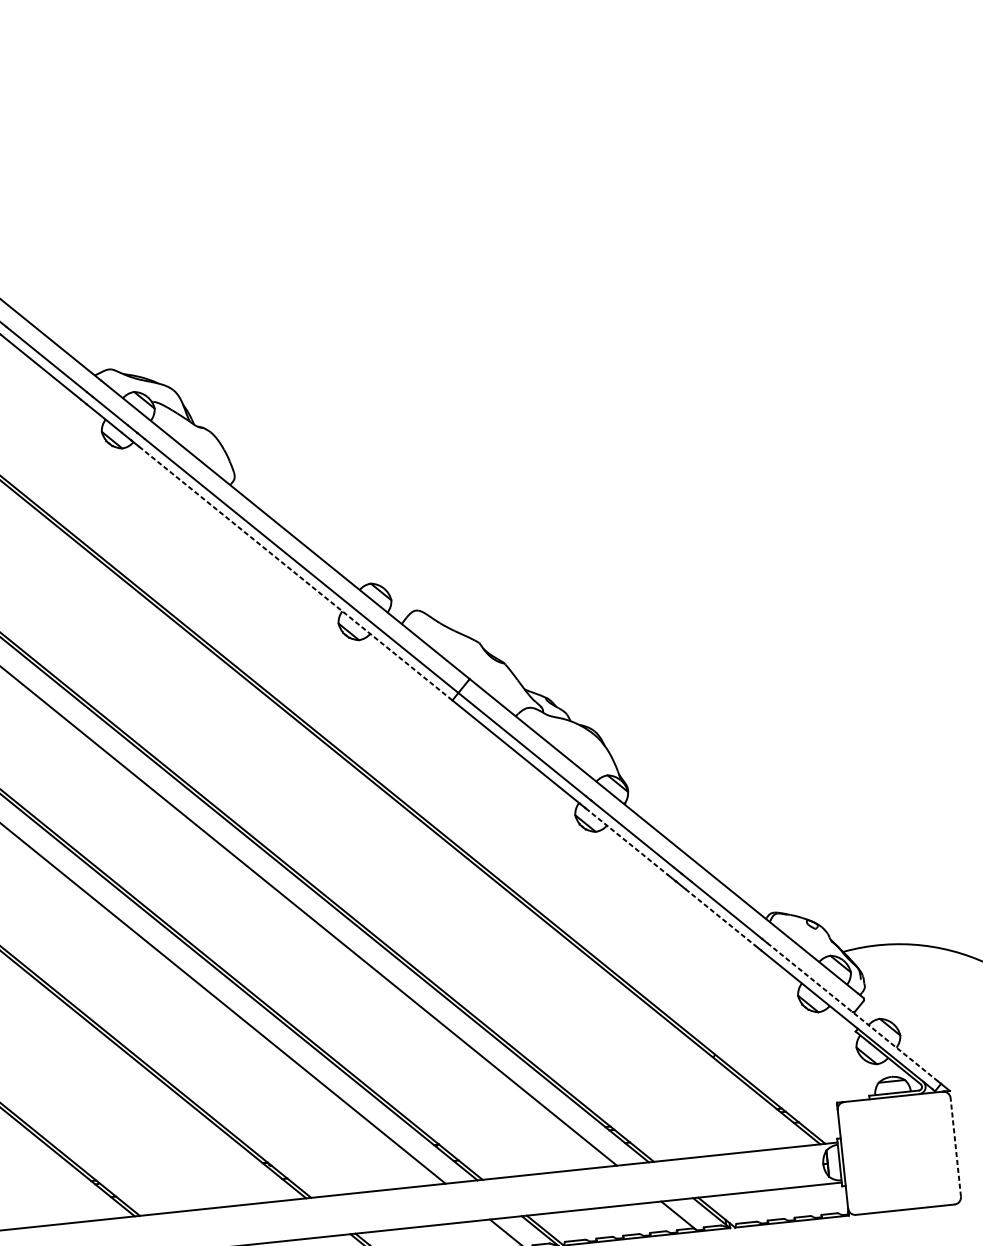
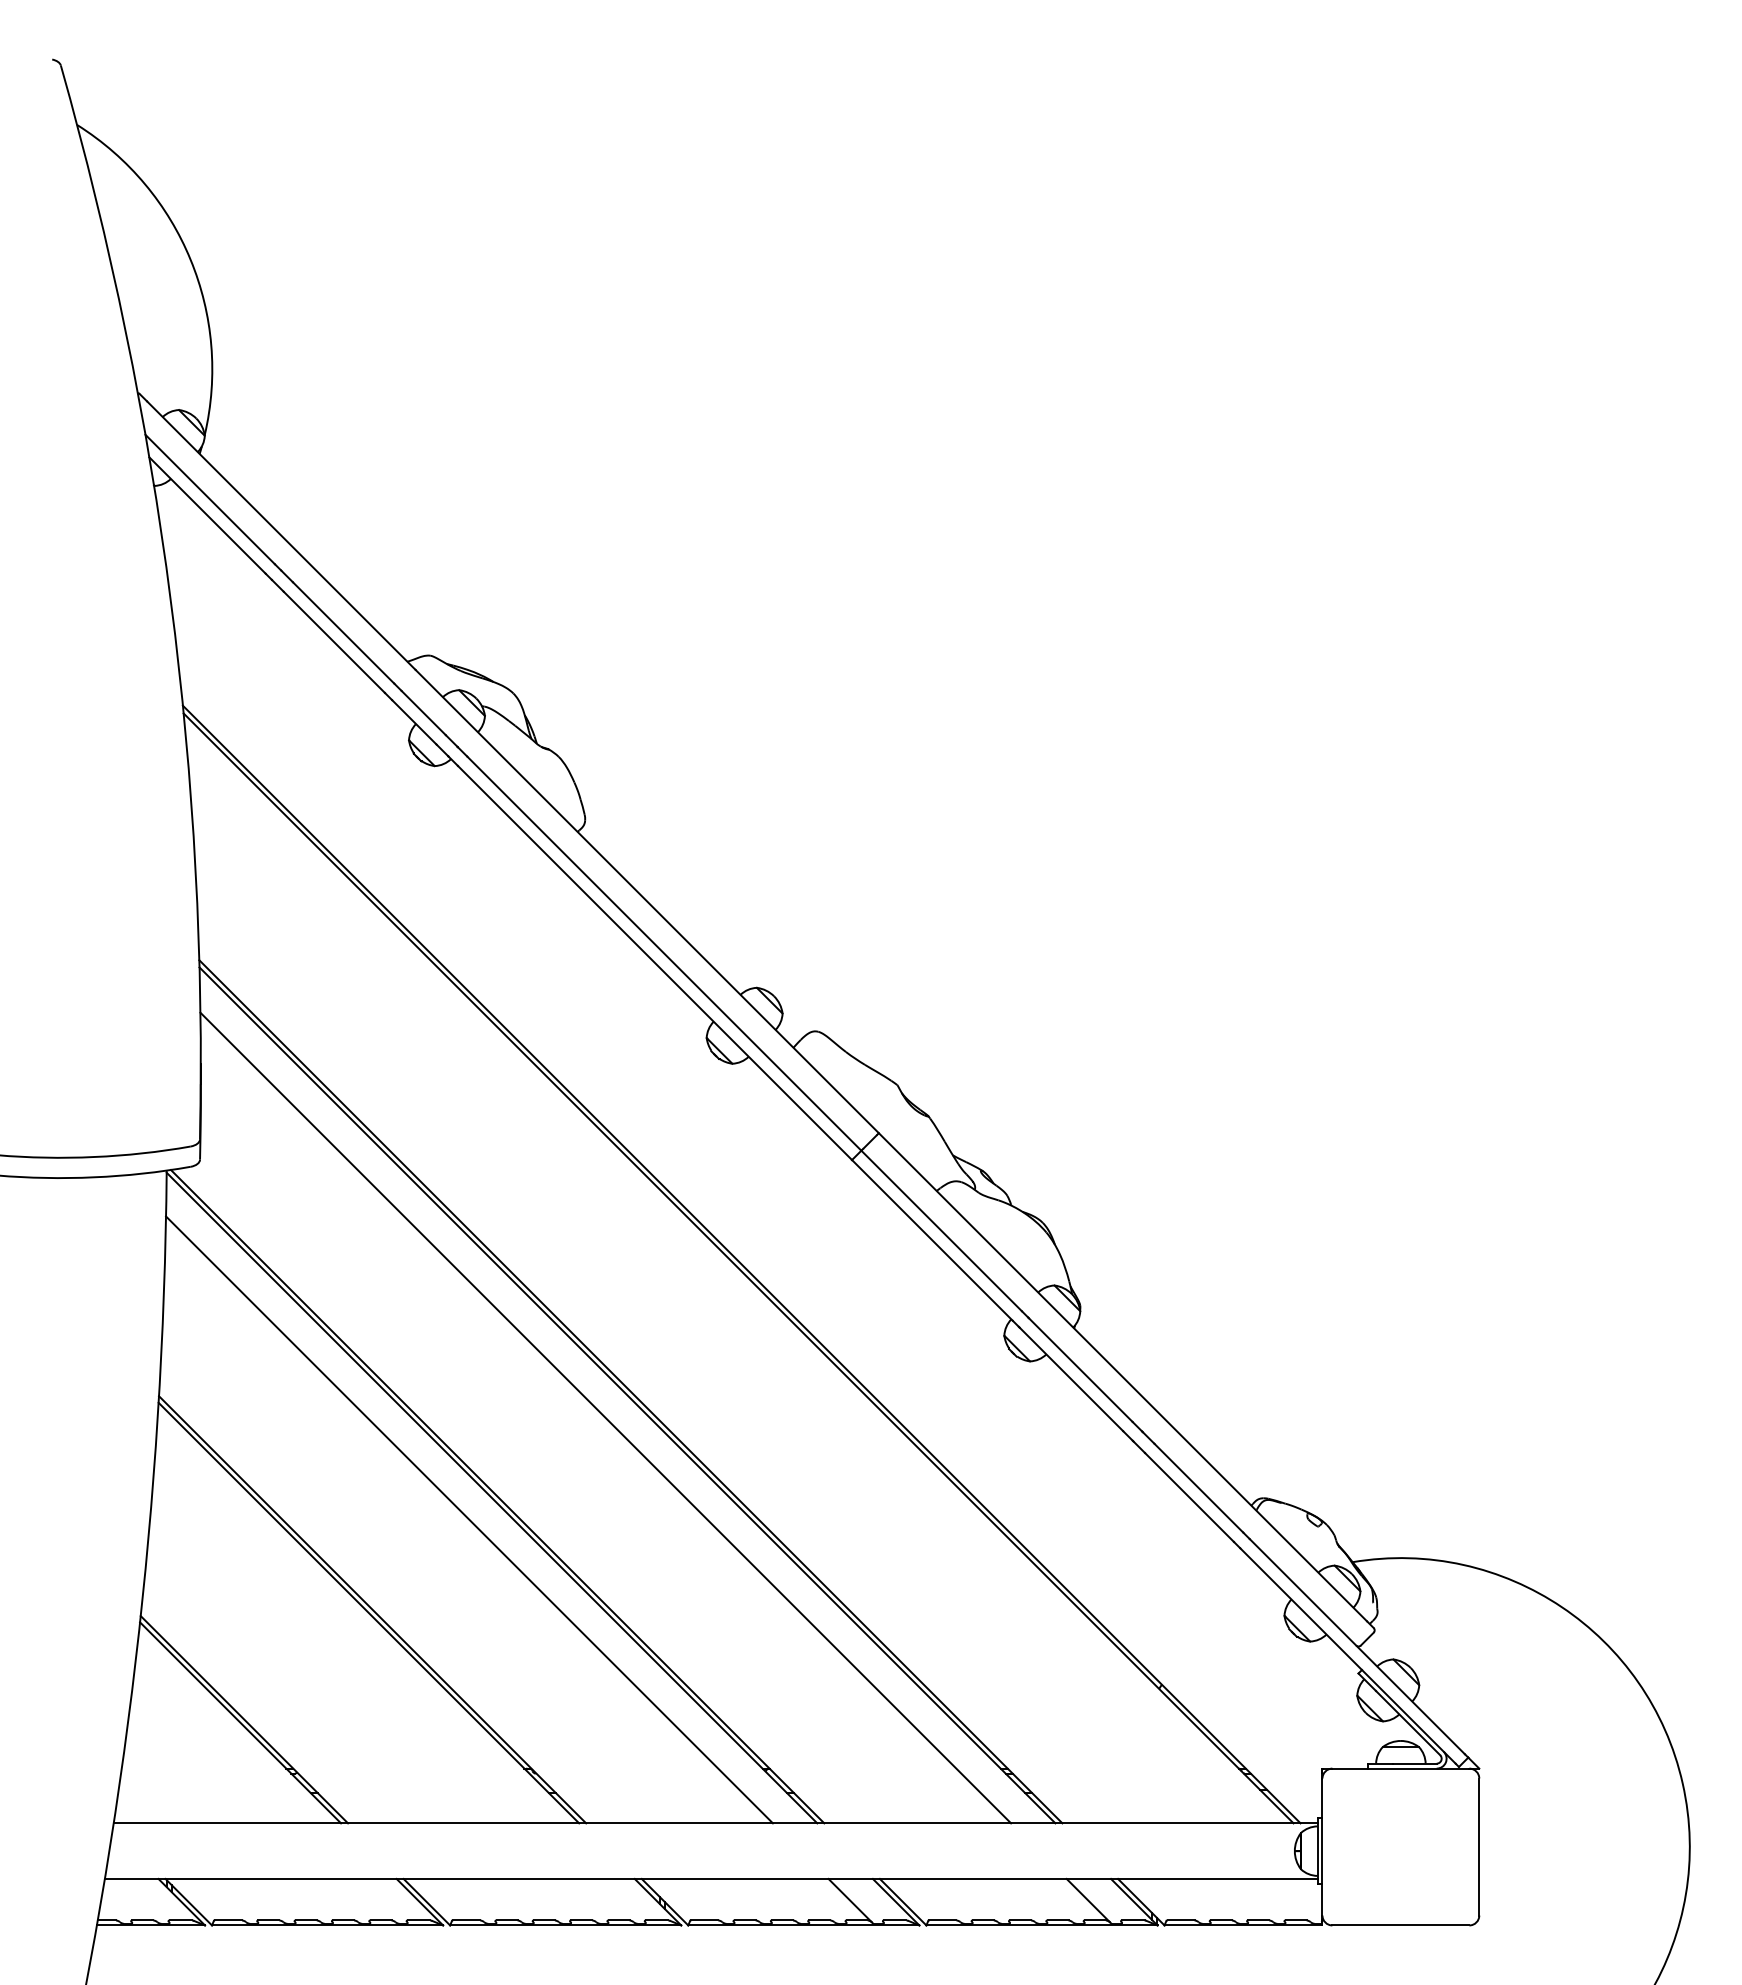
line: (295, 573) -> (654, 962), dashed -> solid
line: (626, 841) -> (1071, 1379), dashed -> solid
line: (720, 917) -> (1189, 1497), dashed -> solid
line: (853, 1012) -> (1357, 1647), dashed -> solid
line: (955, 1147) -> (1479, 1847), dashed -> solid

